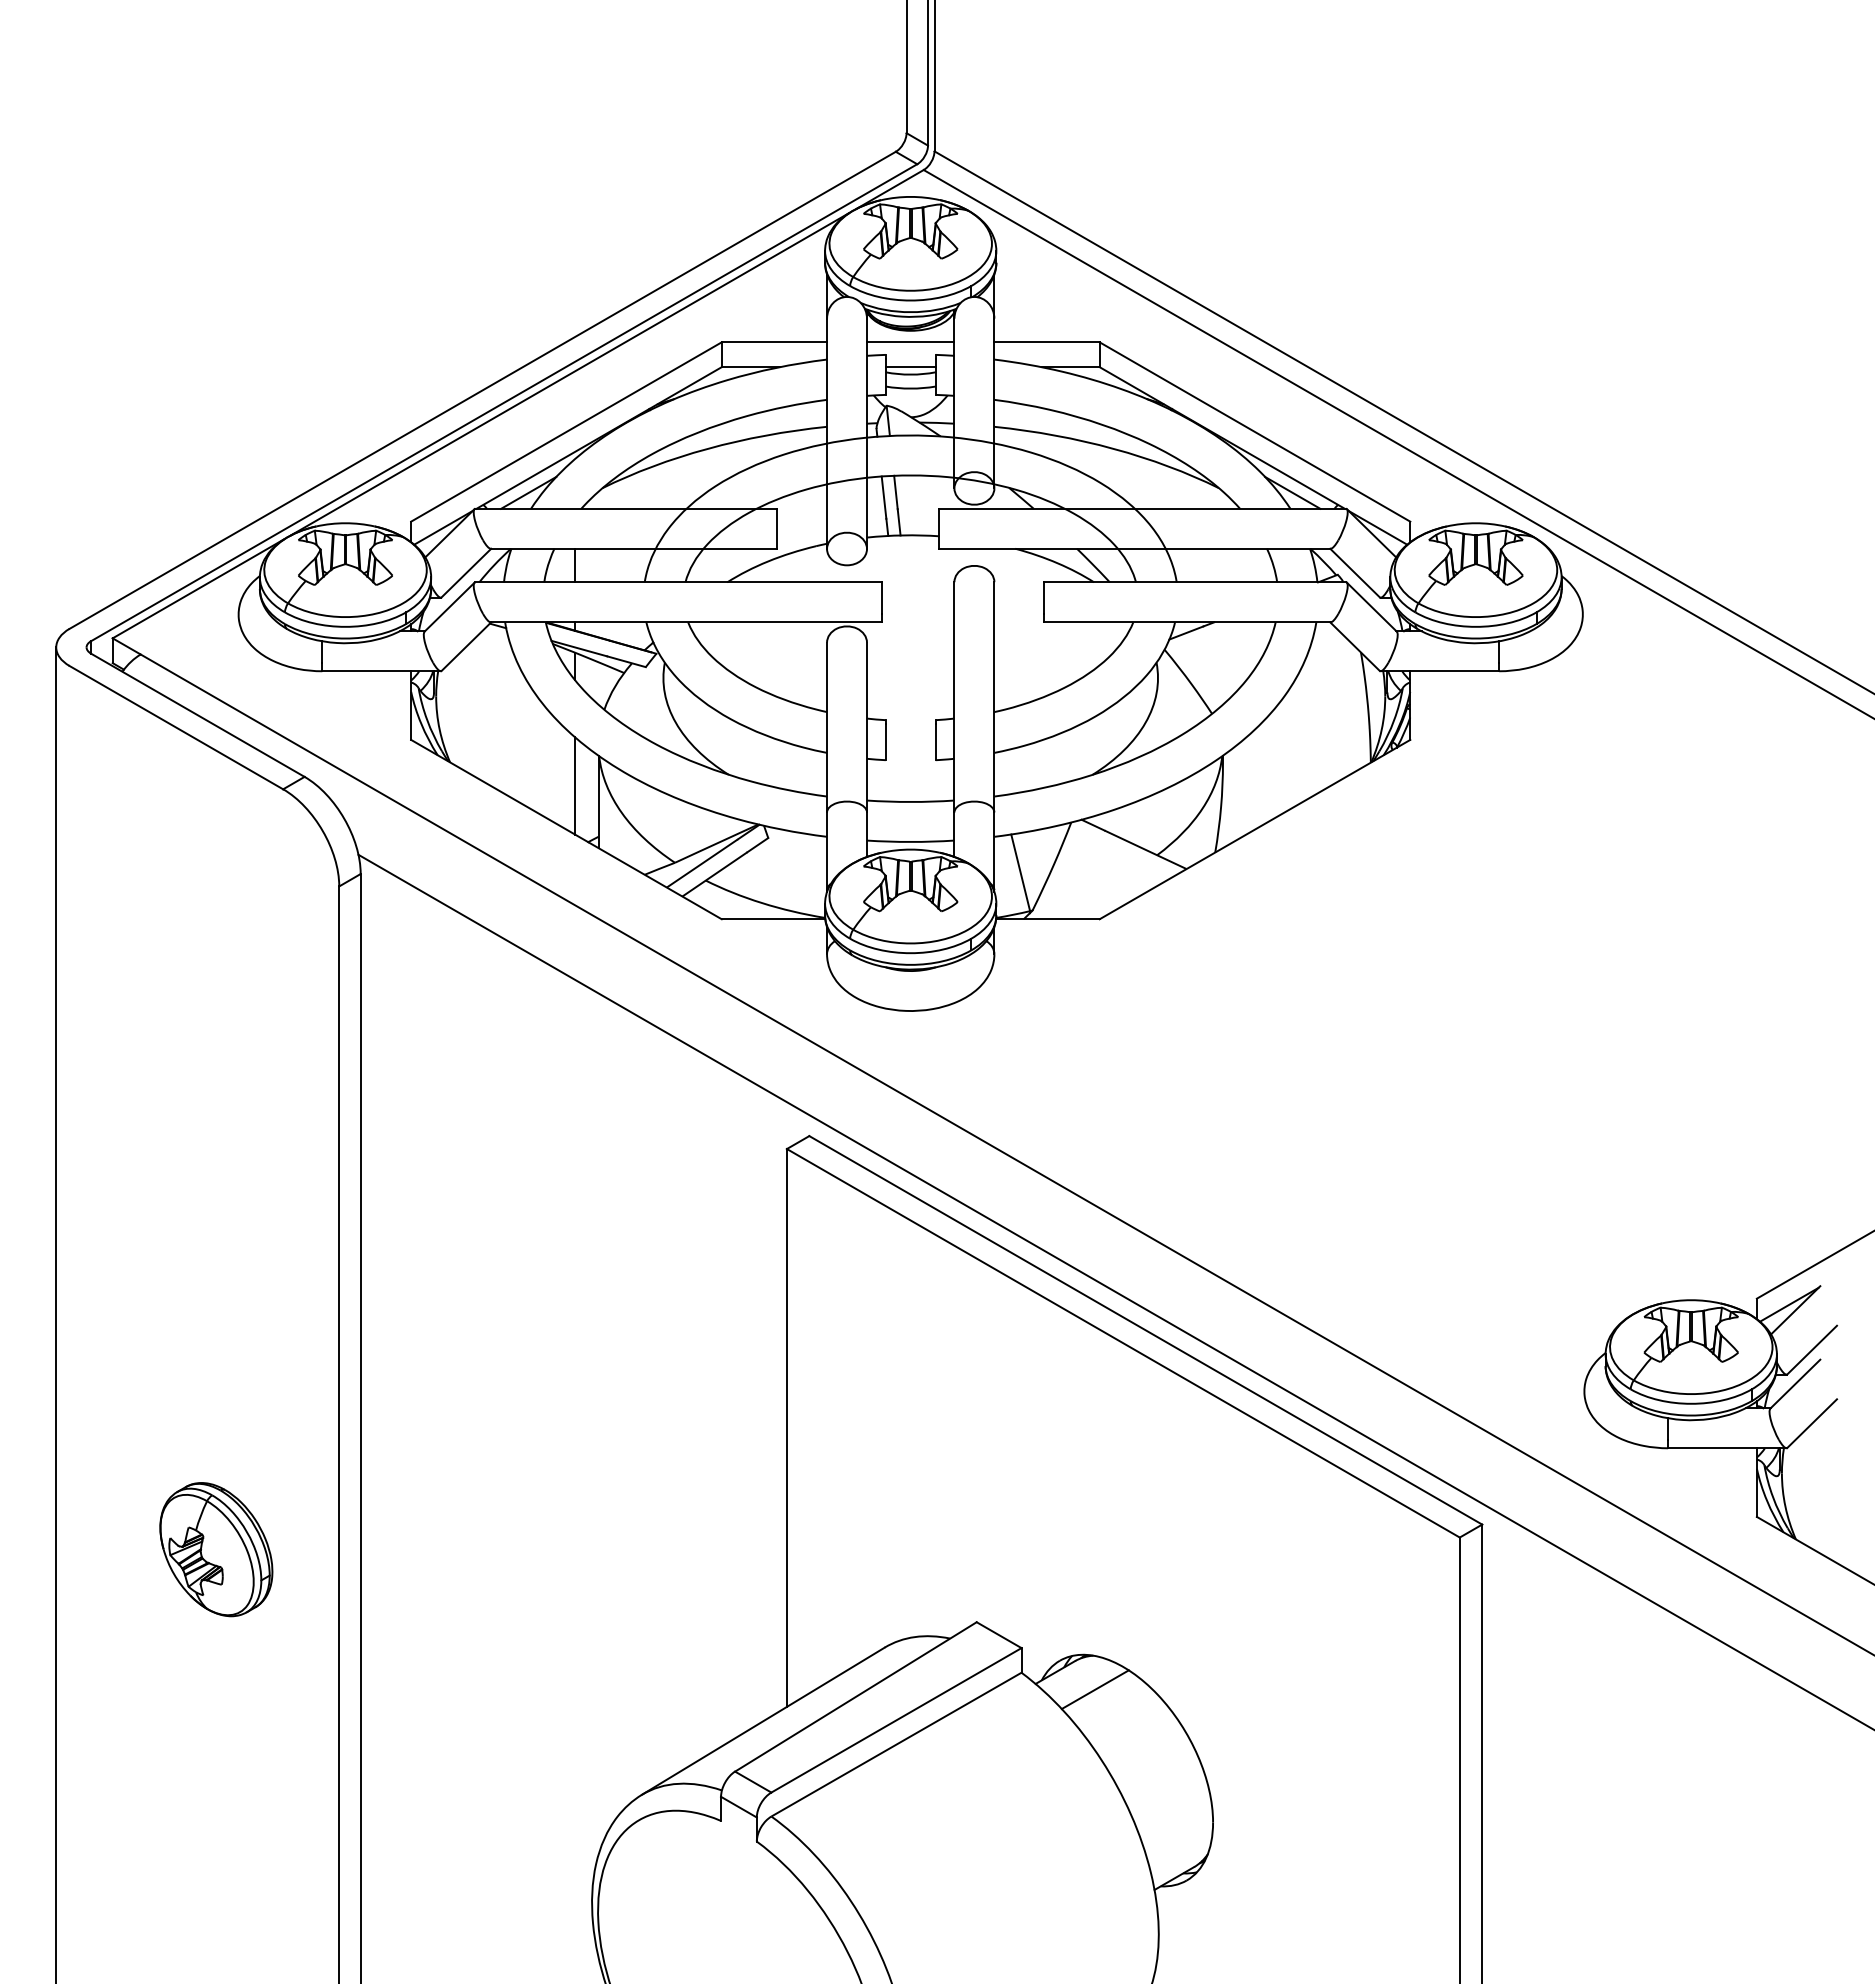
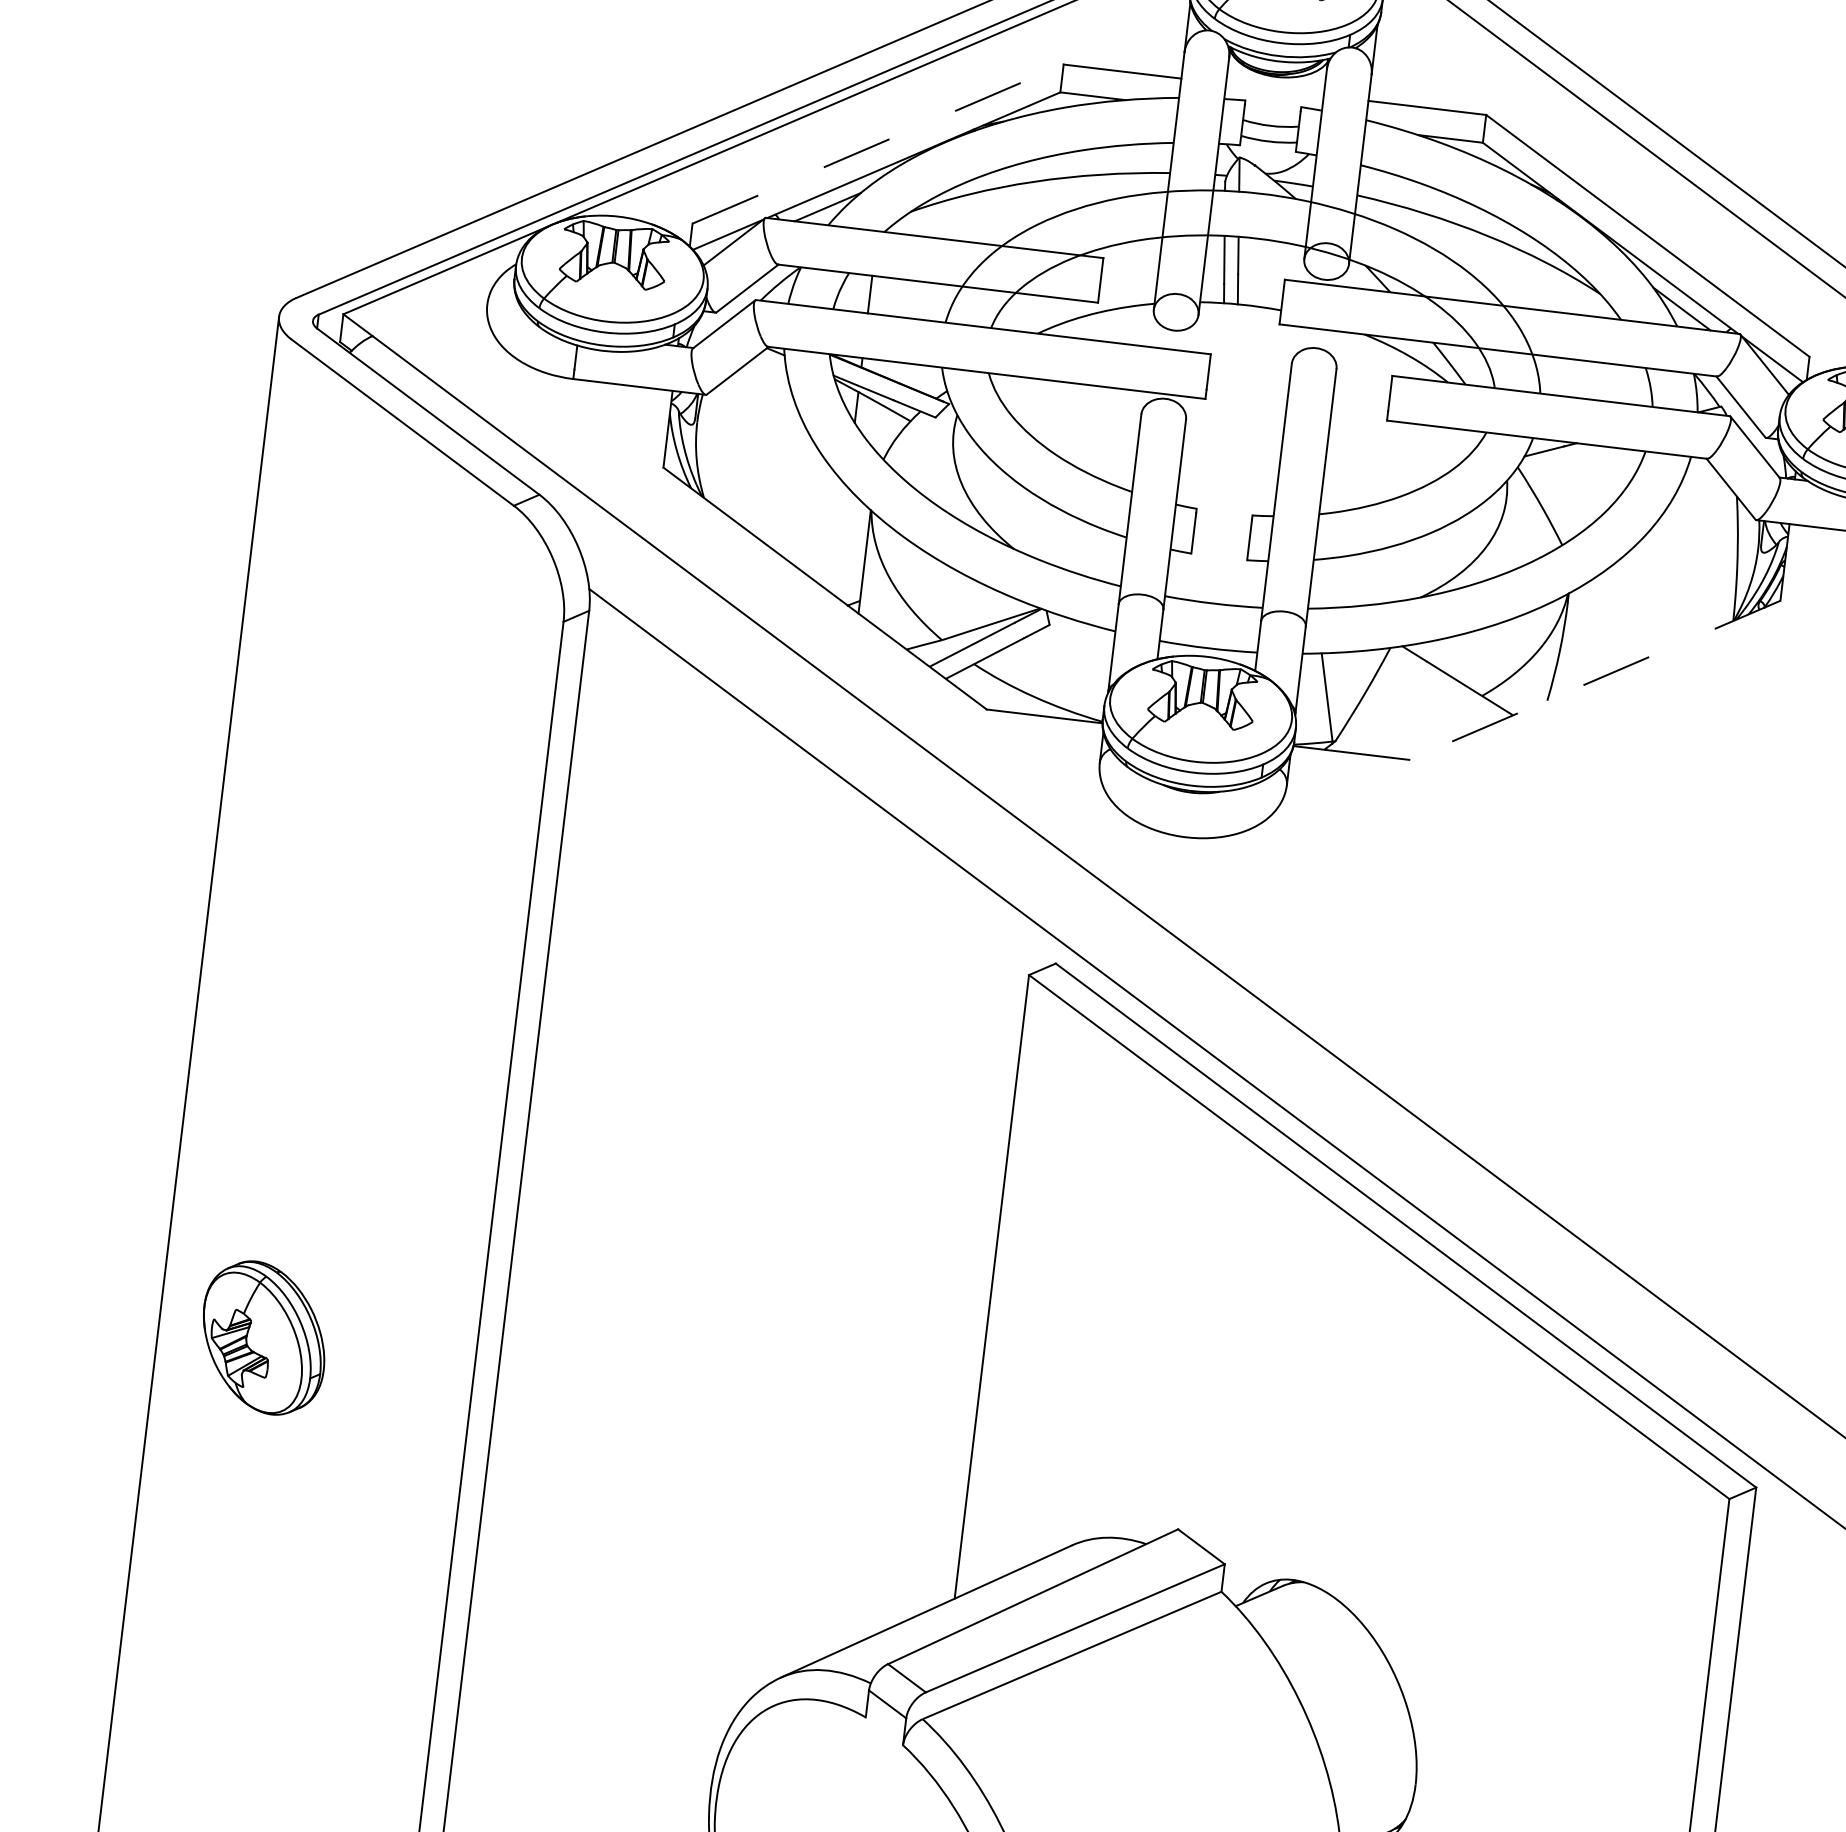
line: (910, 342) -> (1274, 89), removed
line: (910, 367) -> (1271, 117), removed
line: (566, 431) -> (878, 143), solid -> dashed
line: (575, 785) -> (841, 540), removed
line: (1254, 829) -> (1594, 680), solid -> dashed
part: (216, 1549) -> (264, 1337), moved
line: (1094, 1689) -> (1300, 1620), removed

